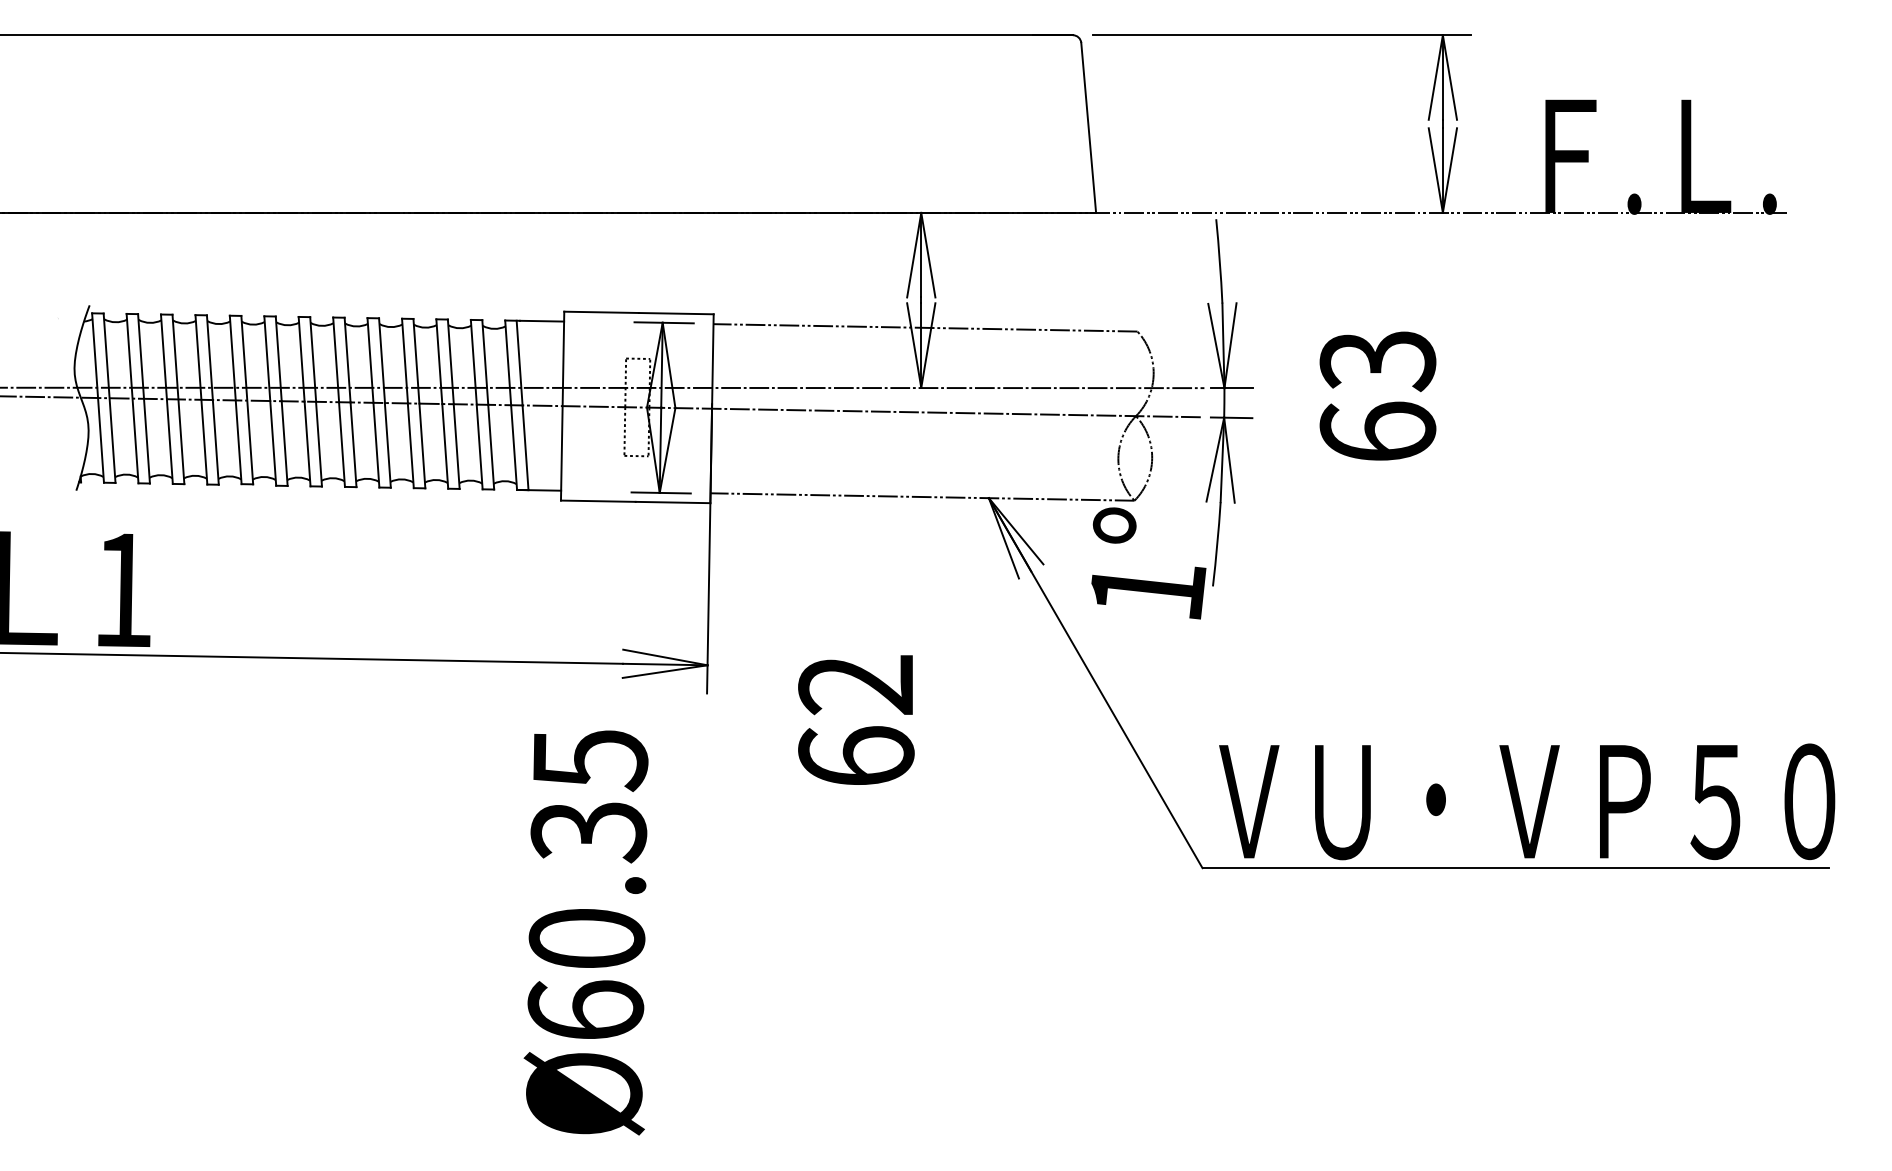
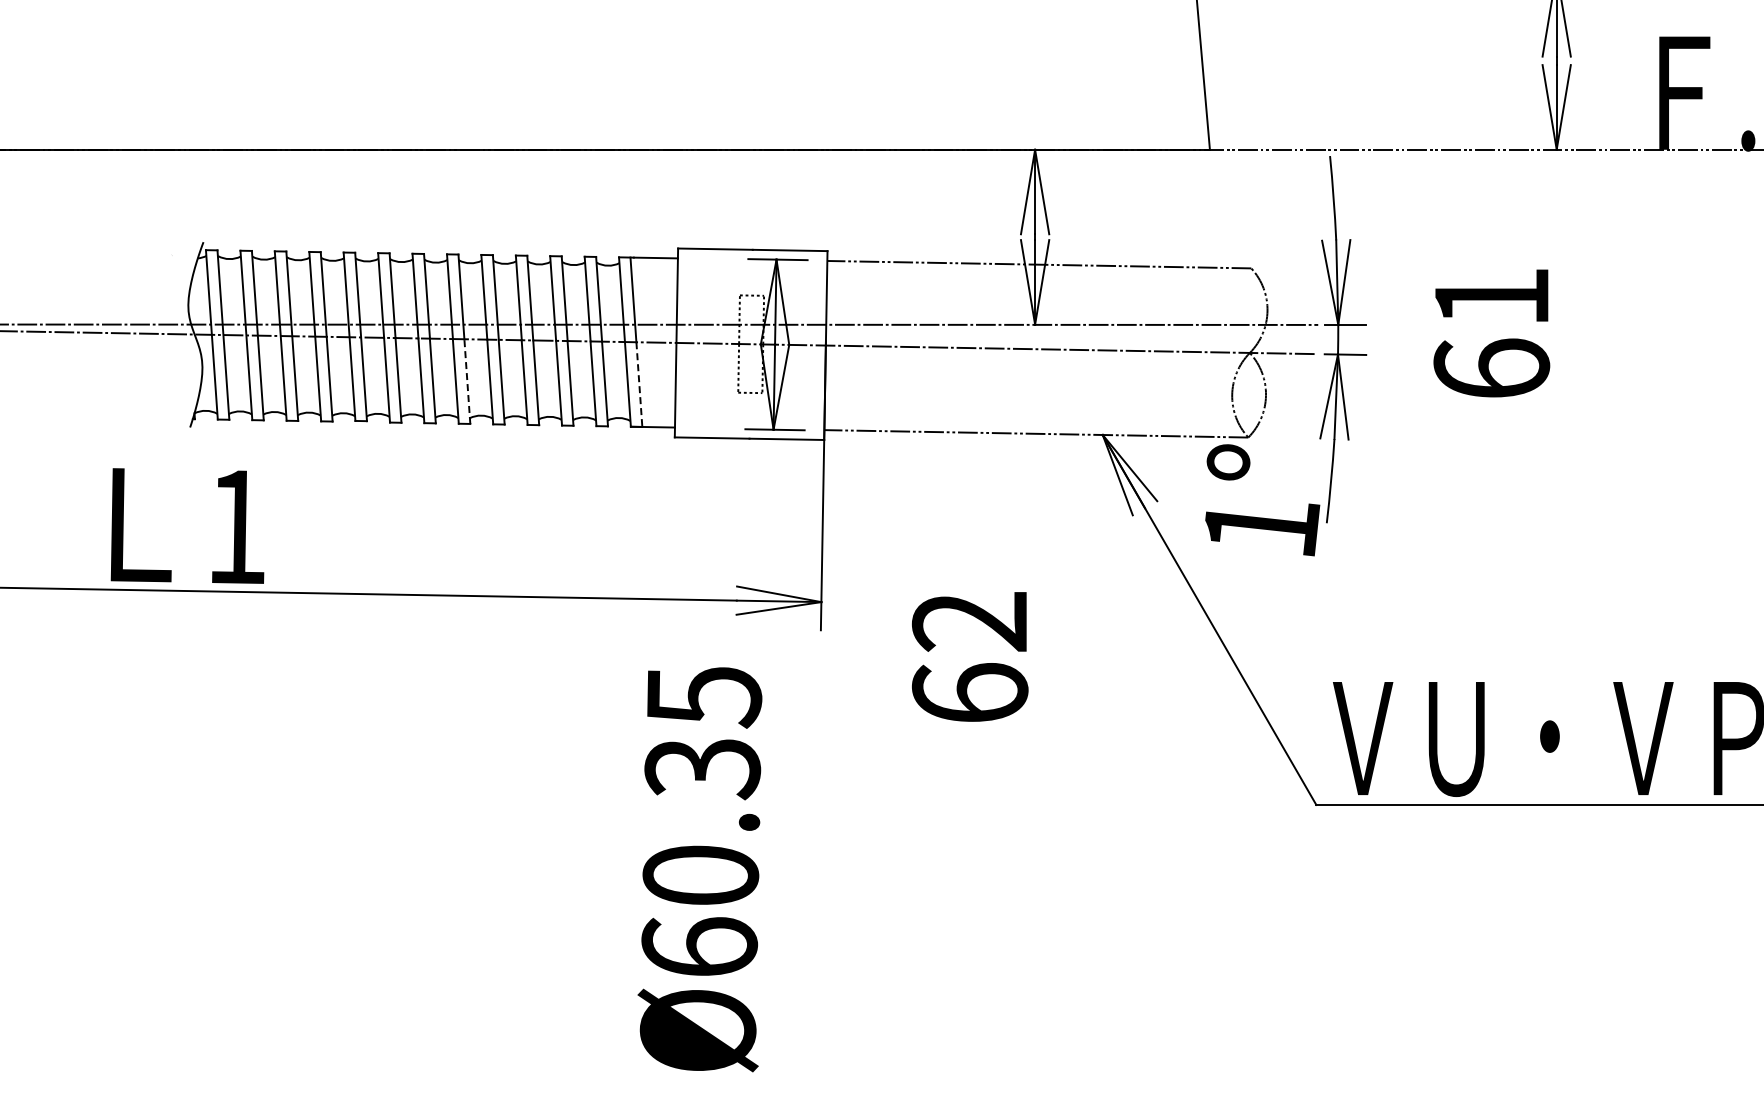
text: (1377, 361) -> (1491, 298), 63 -> 61
line: (353, 444) -> (467, 381), solid -> dashed
line: (525, 448) -> (639, 385), solid -> dashed

